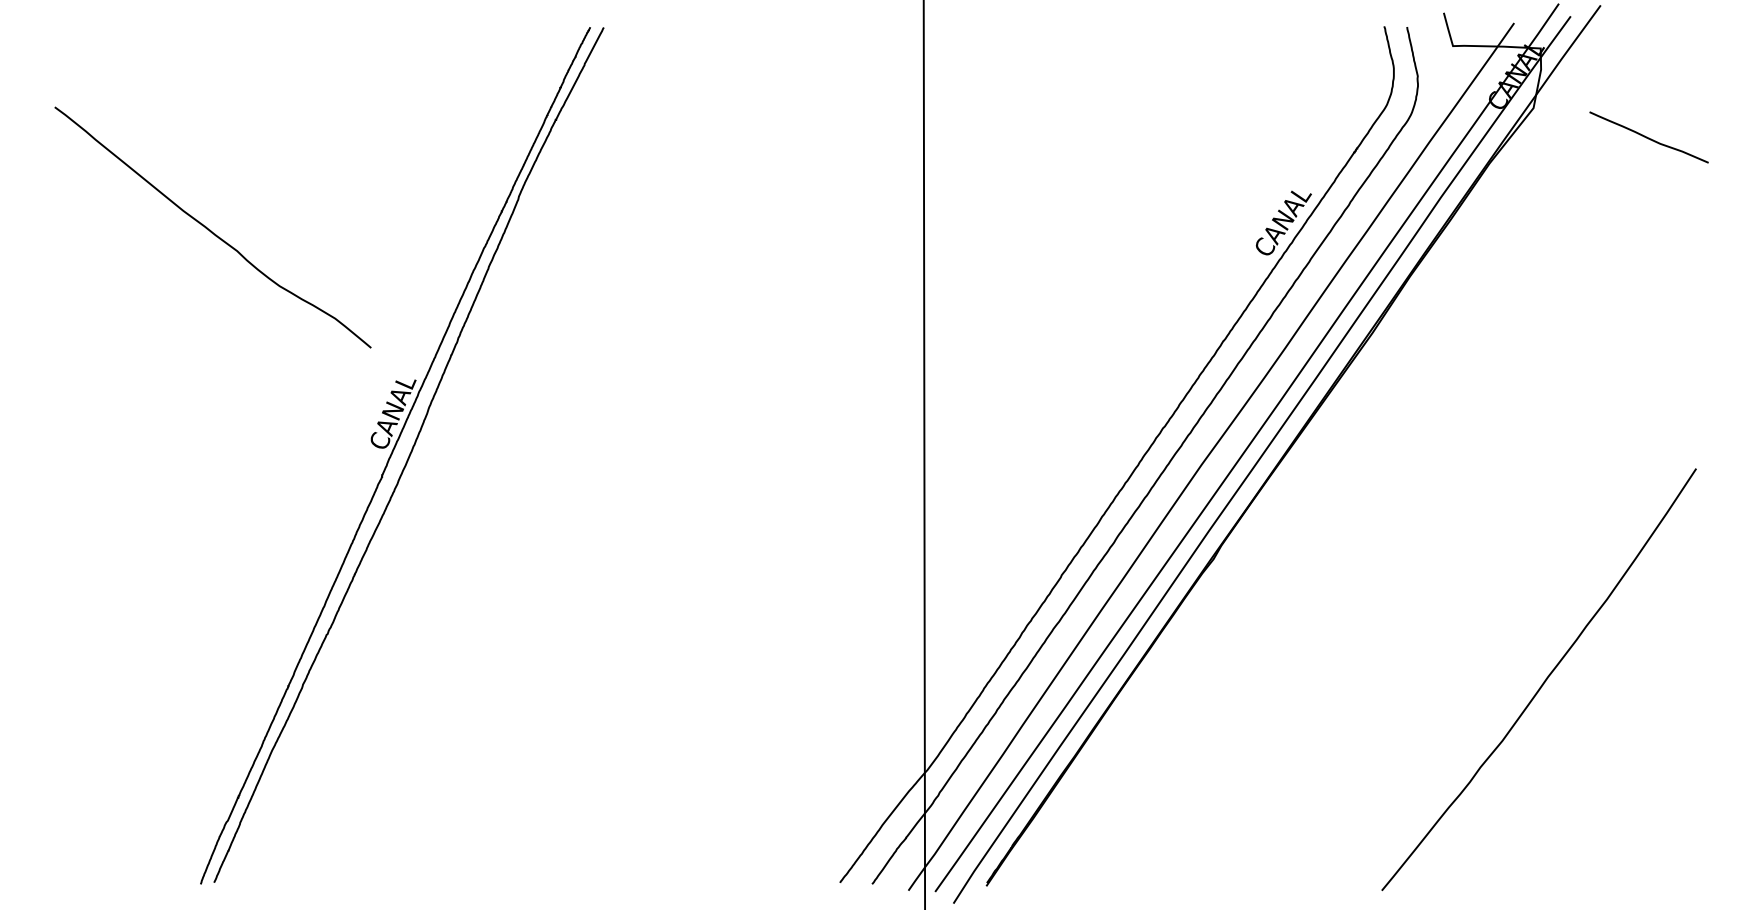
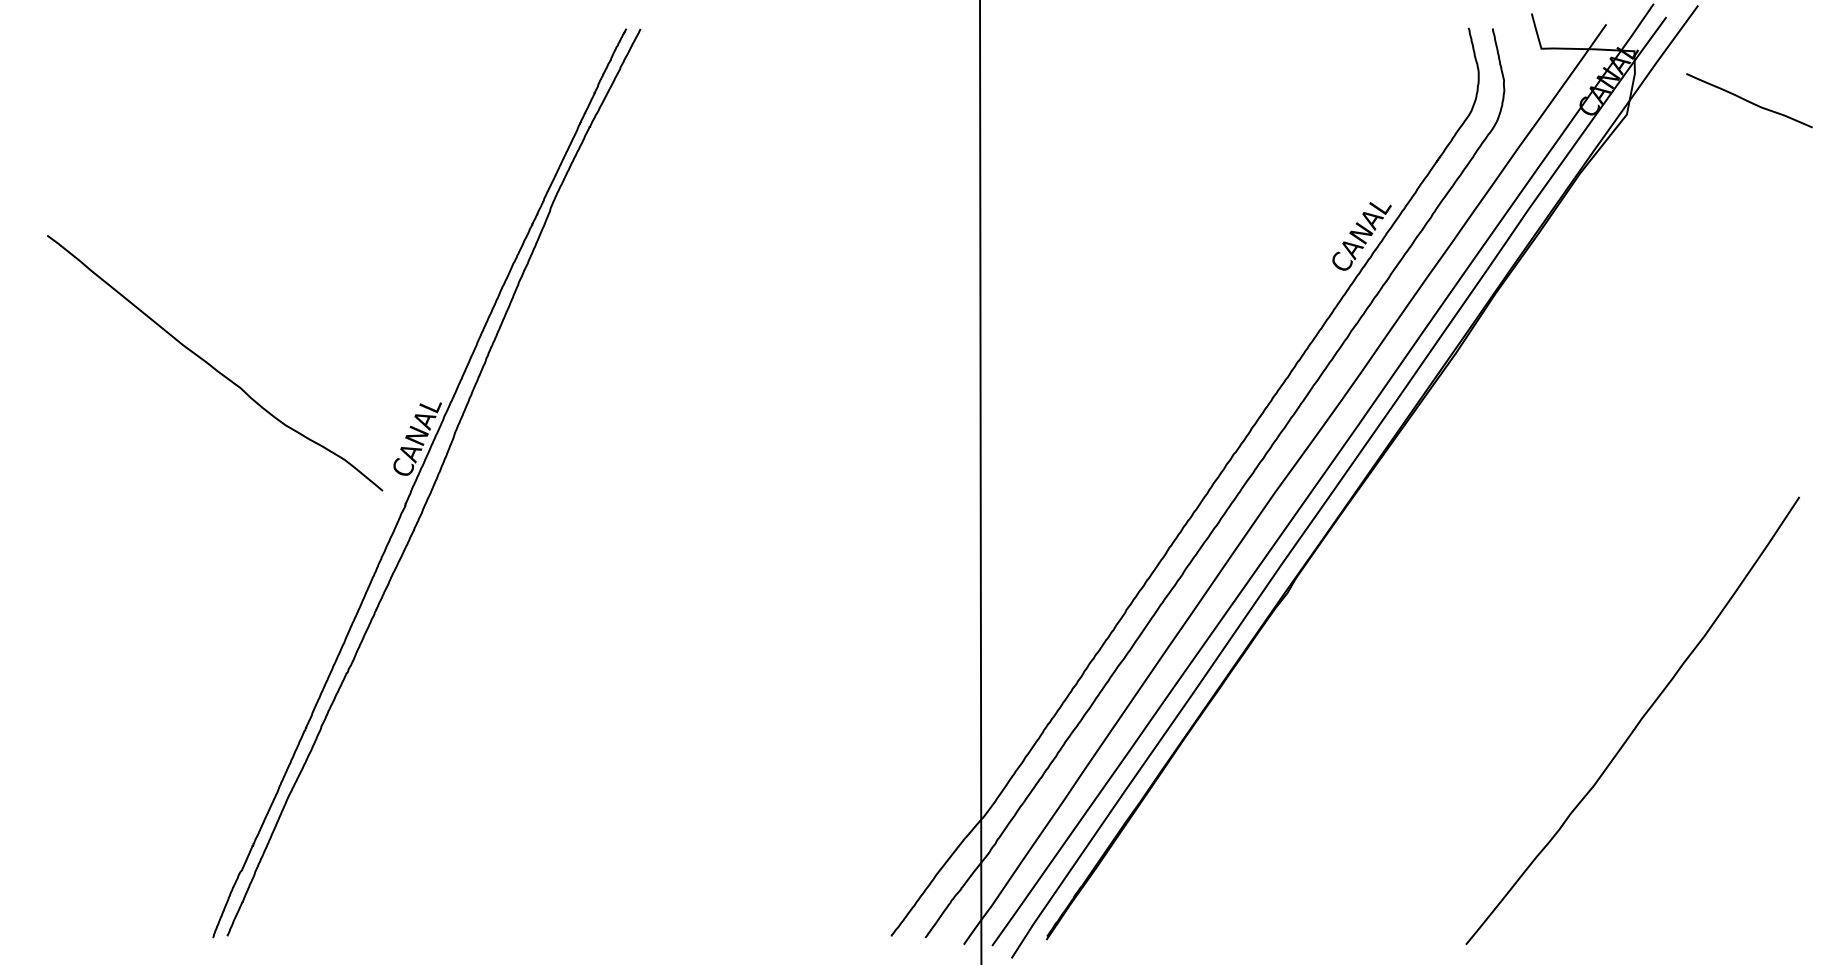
curve: (1648, 137) -> (1748, 100), moved
curve: (210, 229) -> (212, 365), moved

